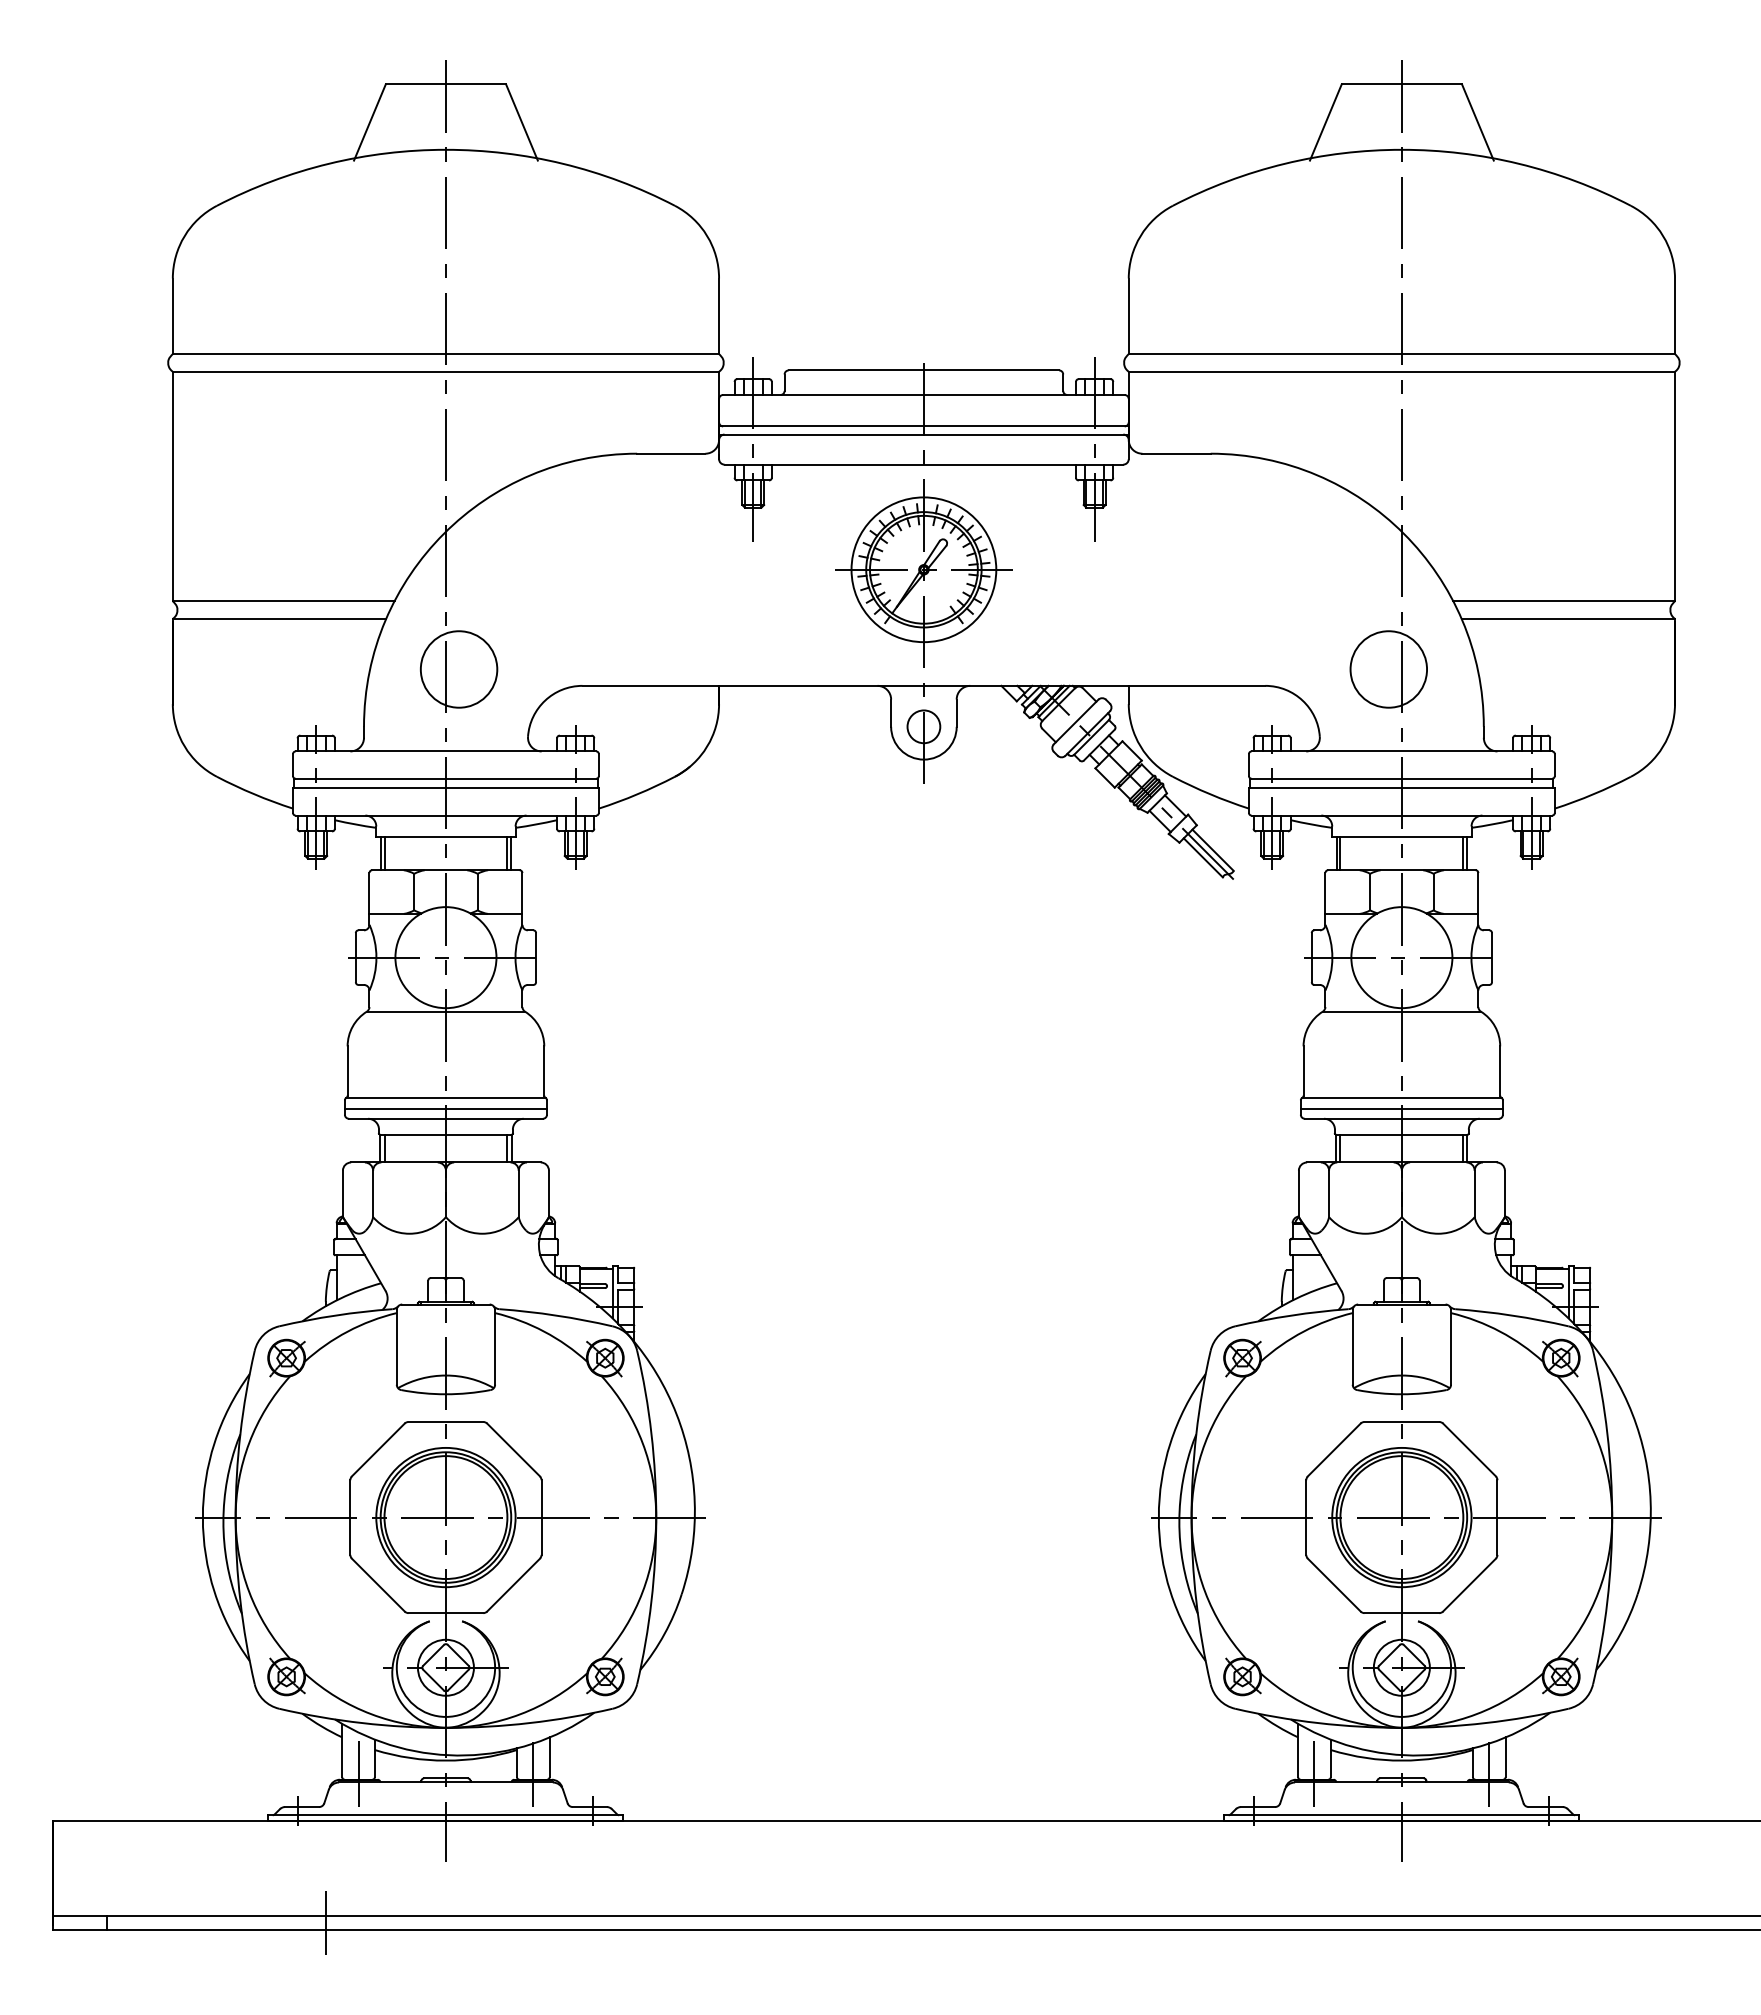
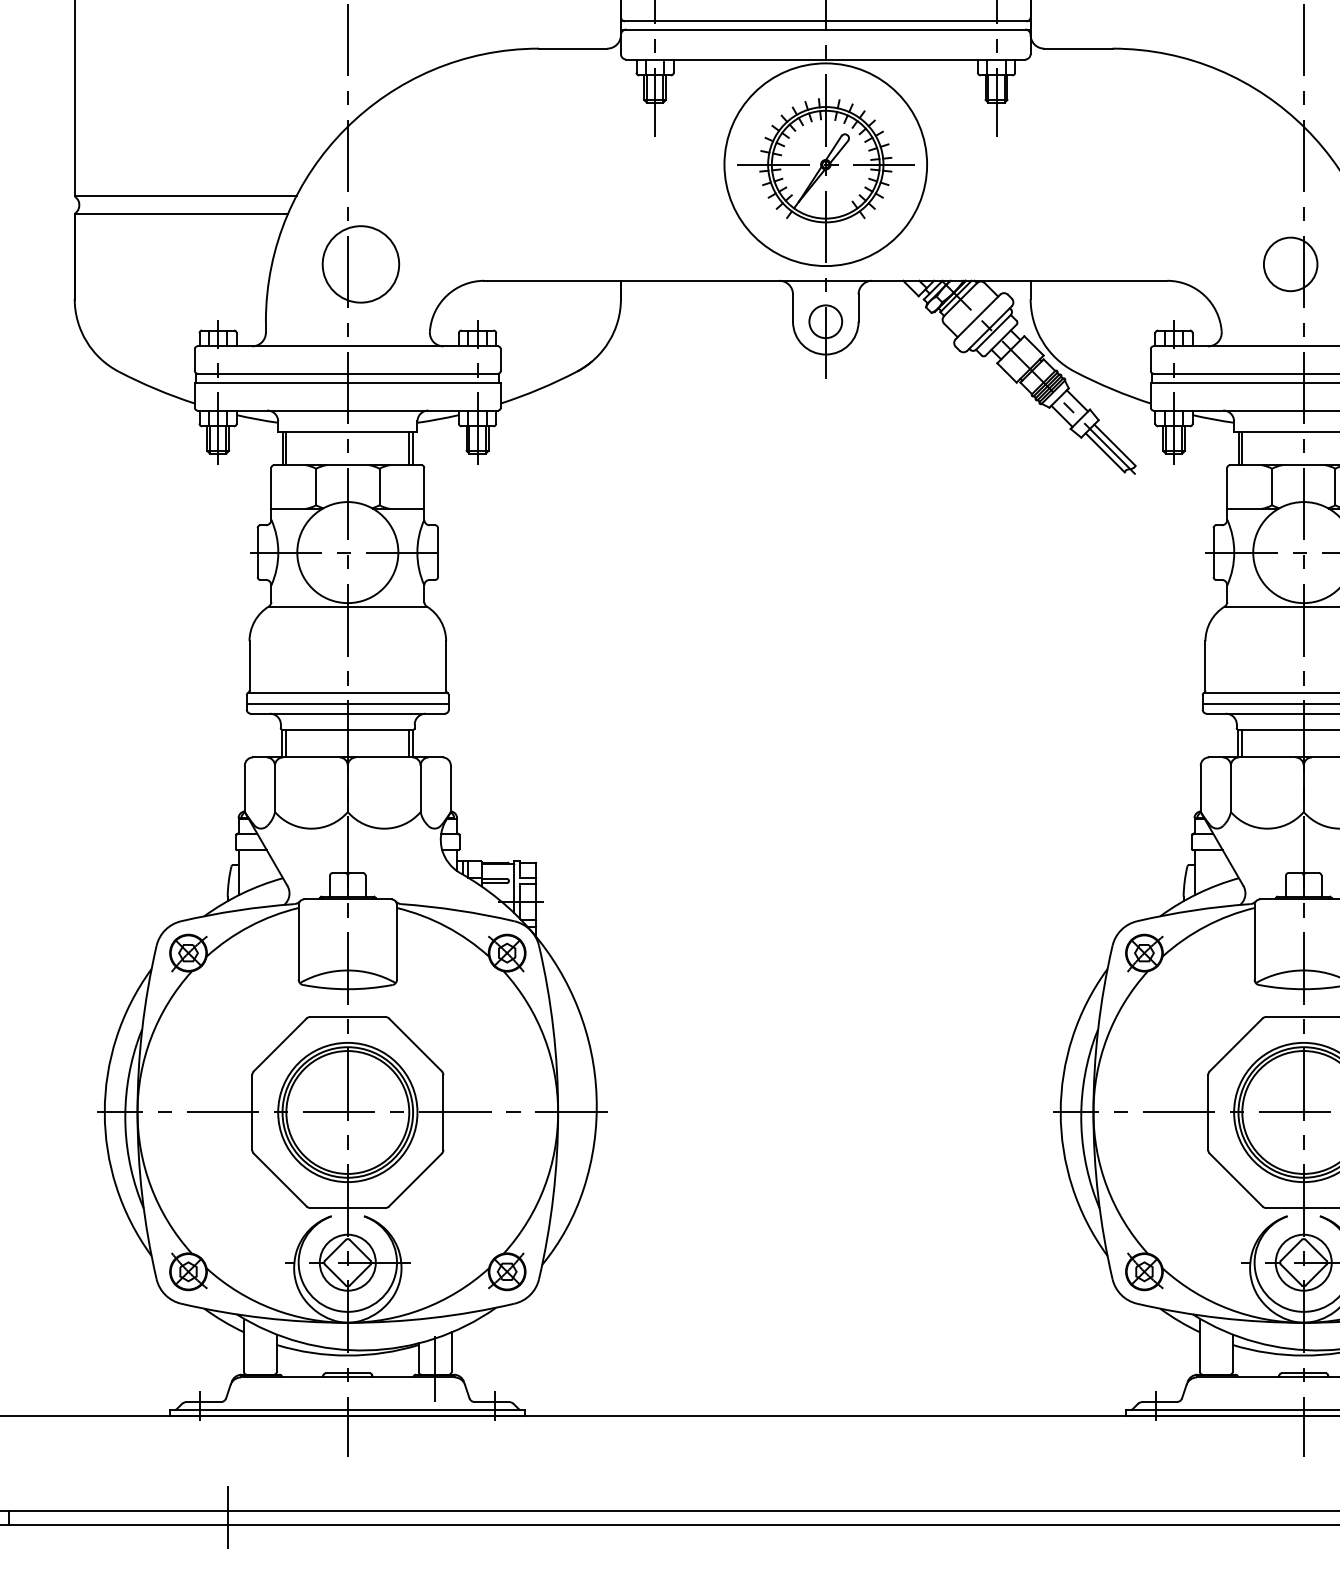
circle: (923, 569) -> (825, 164), size x1.4
circle: (1388, 669) -> (1290, 264), size x0.7
line: (358, 1774) -> (260, 1369), removed
line: (1314, 1774) -> (1216, 1369), removed

